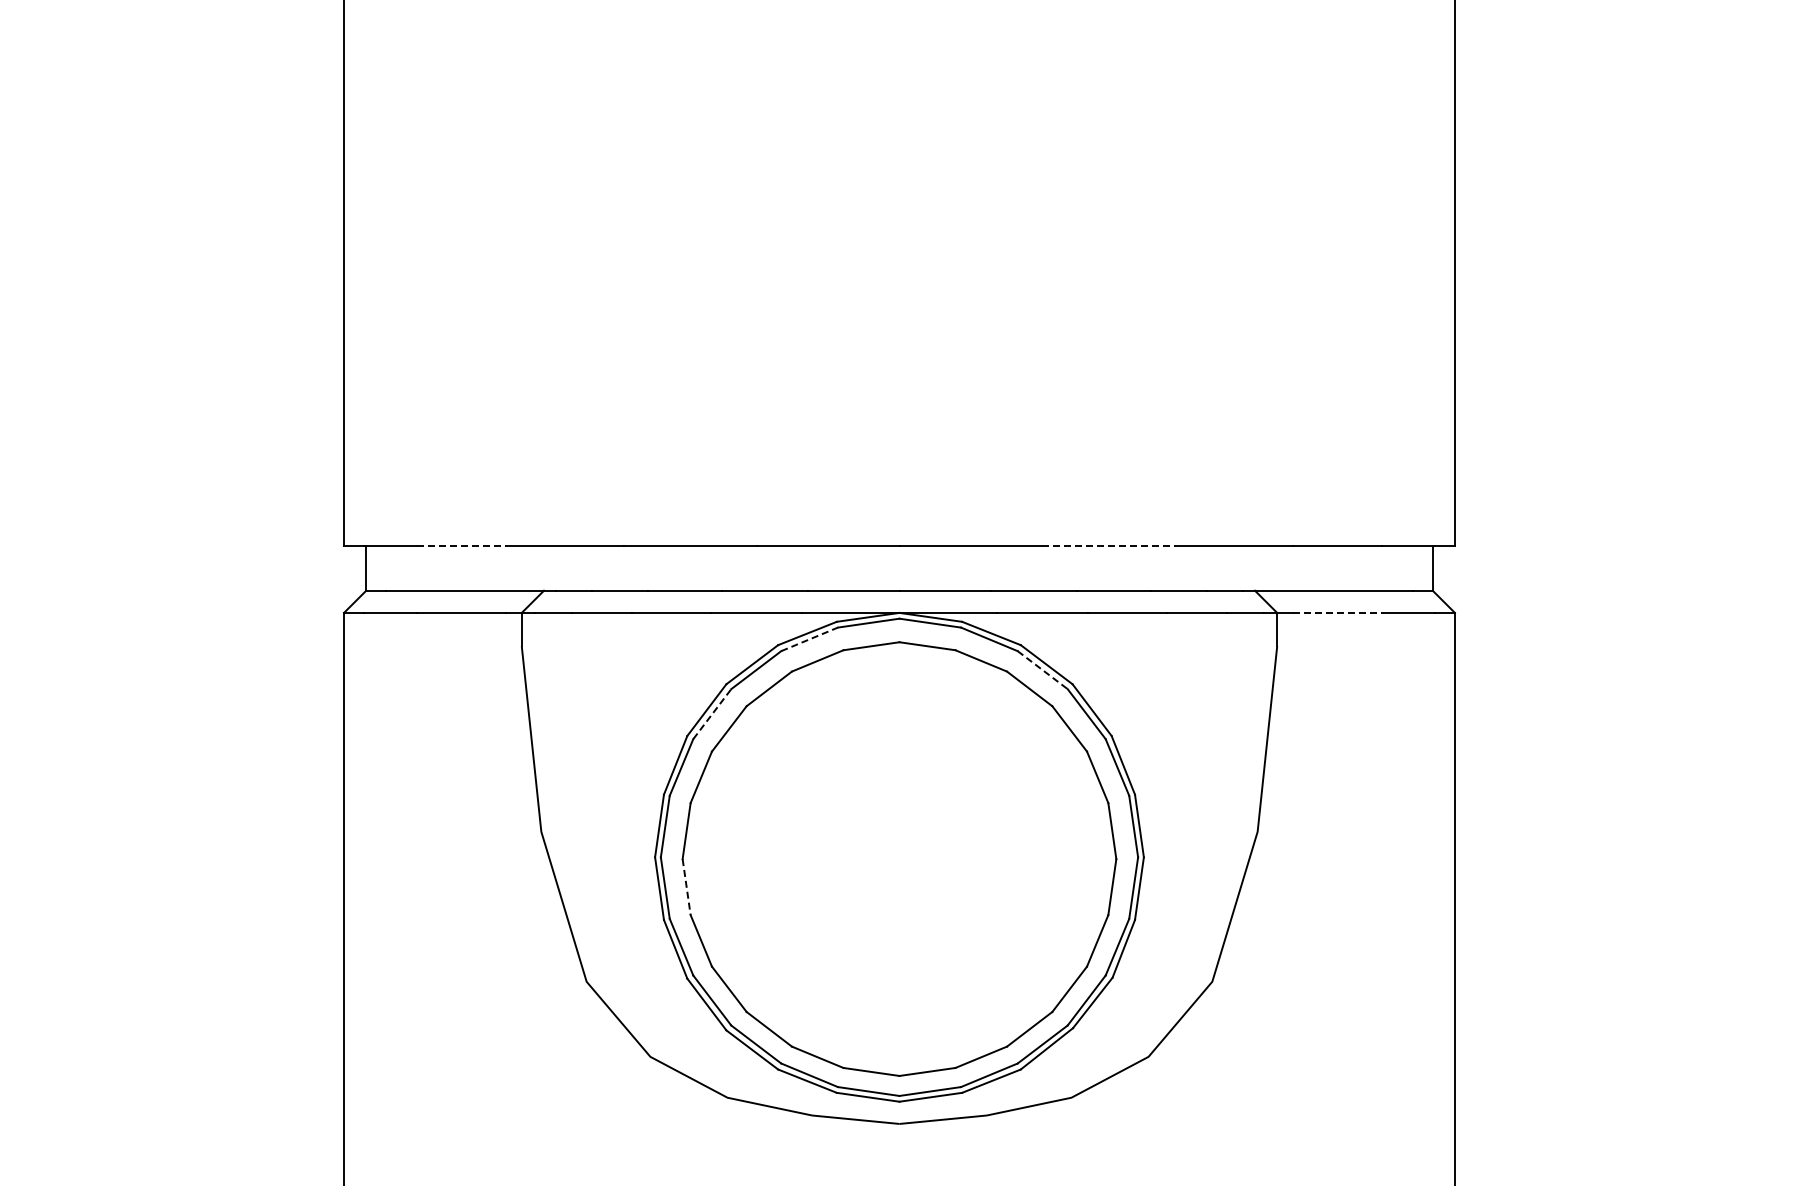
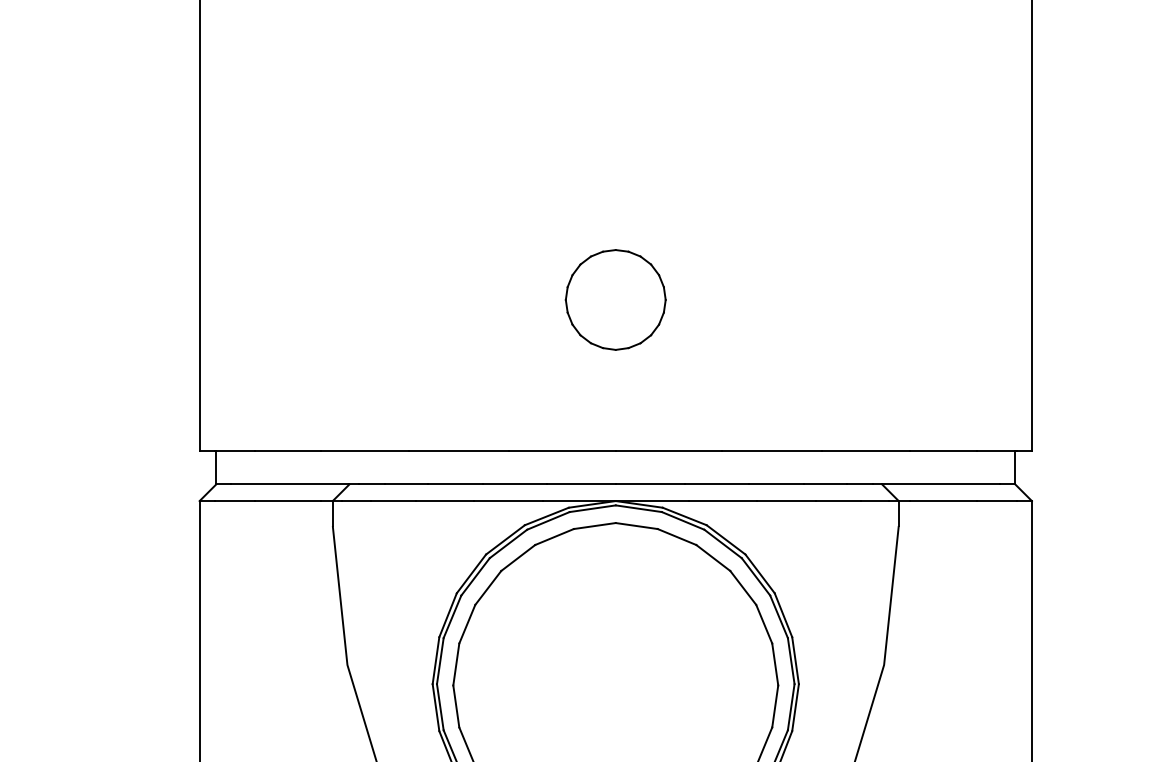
part: (899, 344) -> (615, 299), added
line: (462, 546) -> (288, 451), dashed -> solid
line: (1108, 546) -> (772, 451), dashed -> solid
line: (1337, 612) -> (943, 500), dashed -> solid
line: (809, 639) -> (548, 520), dashed -> solid
line: (1043, 670) -> (723, 544), dashed -> solid
line: (712, 713) -> (475, 576), dashed -> solid
line: (686, 887) -> (456, 706), dashed -> solid

